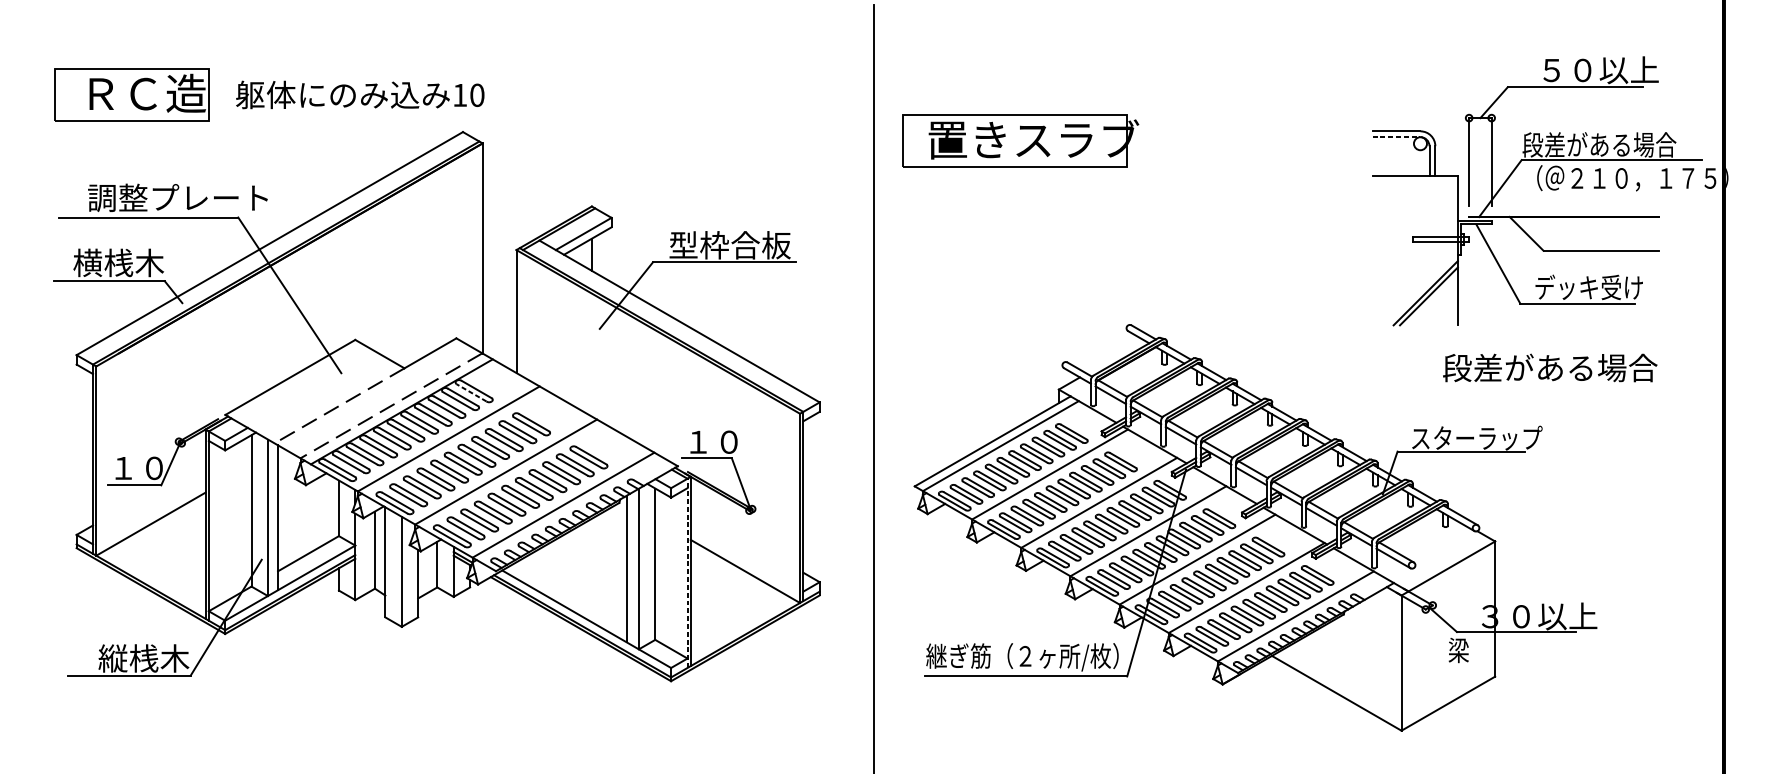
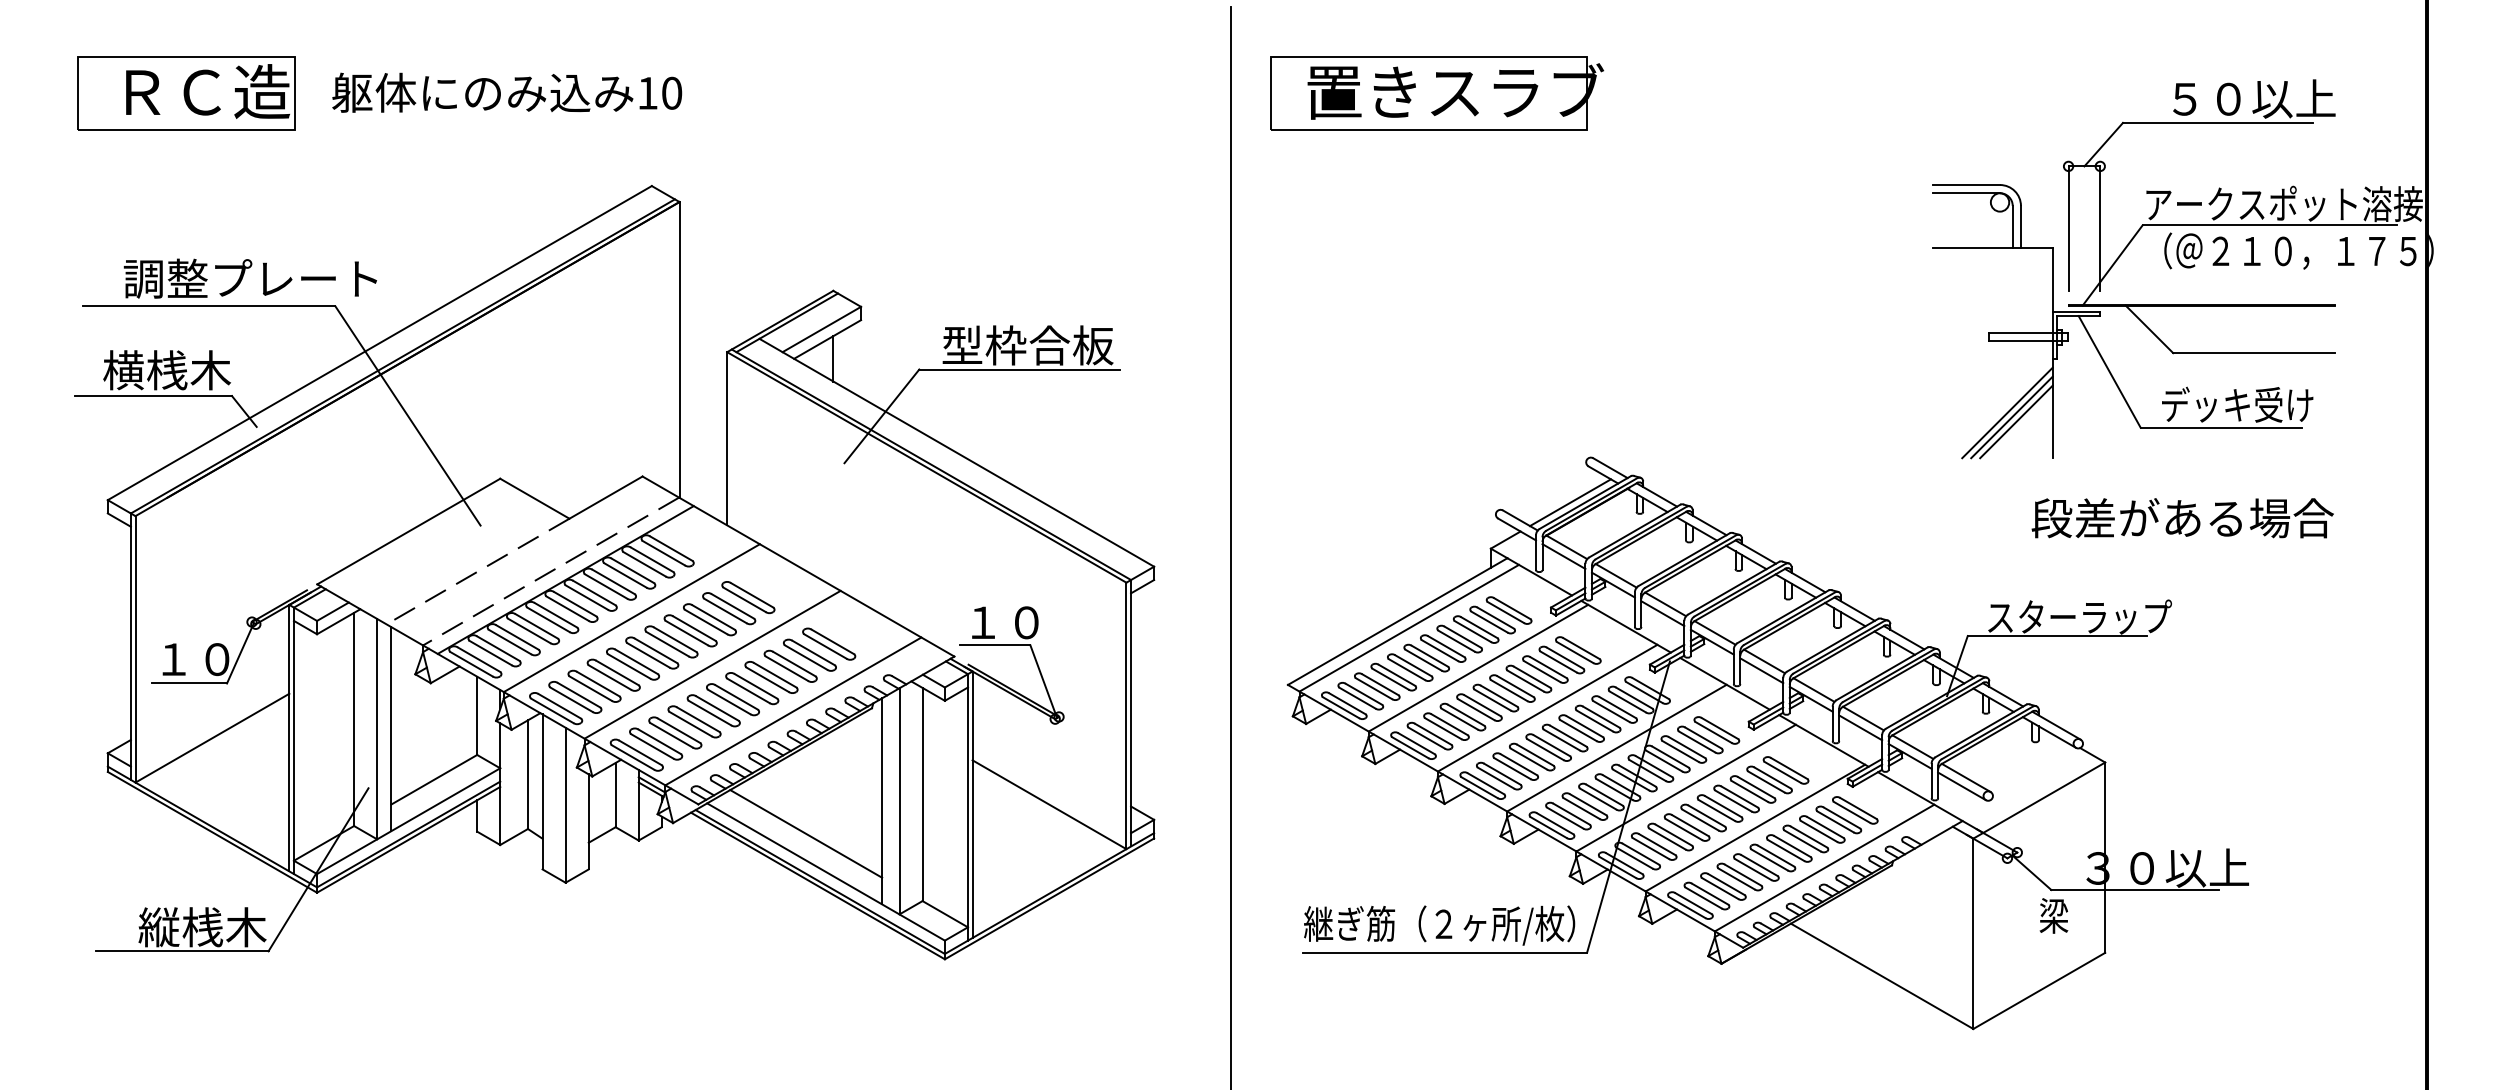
part: (132, 94) -> (186, 93), moved
text: (360, 94) -> (507, 92), moved
line: (1396, 137) -> (1966, 193), dashed -> solid
part: (1020, 140) -> (1437, 93), moved
text: (1621, 144) -> (2282, 203), 段差がある場合 -> アークスポット溶接
line: (1432, 299) -> (2016, 421), added
line: (1115, 356) -> (1570, 502), added
line: (471, 392) -> (663, 552), dashed -> solid
line: (687, 572) -> (967, 806), dashed -> solid
line: (572, 591) -> (806, 833), added

